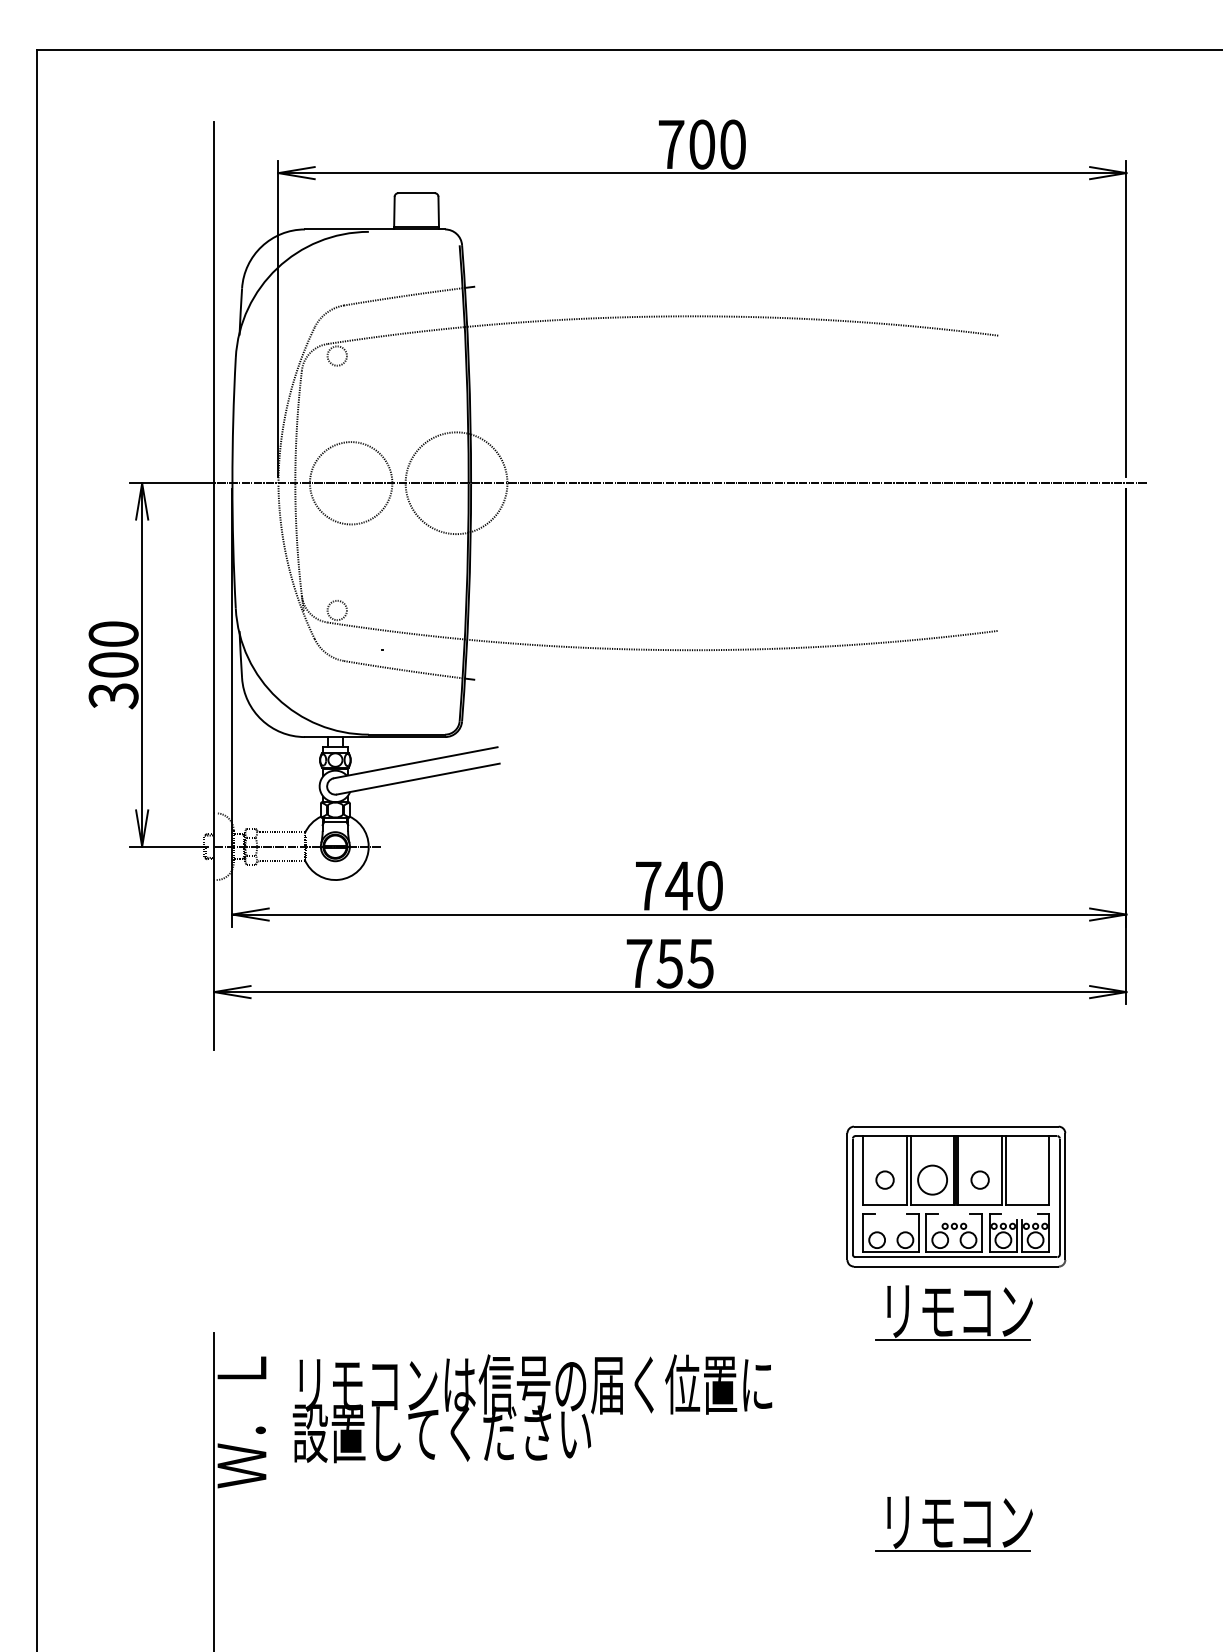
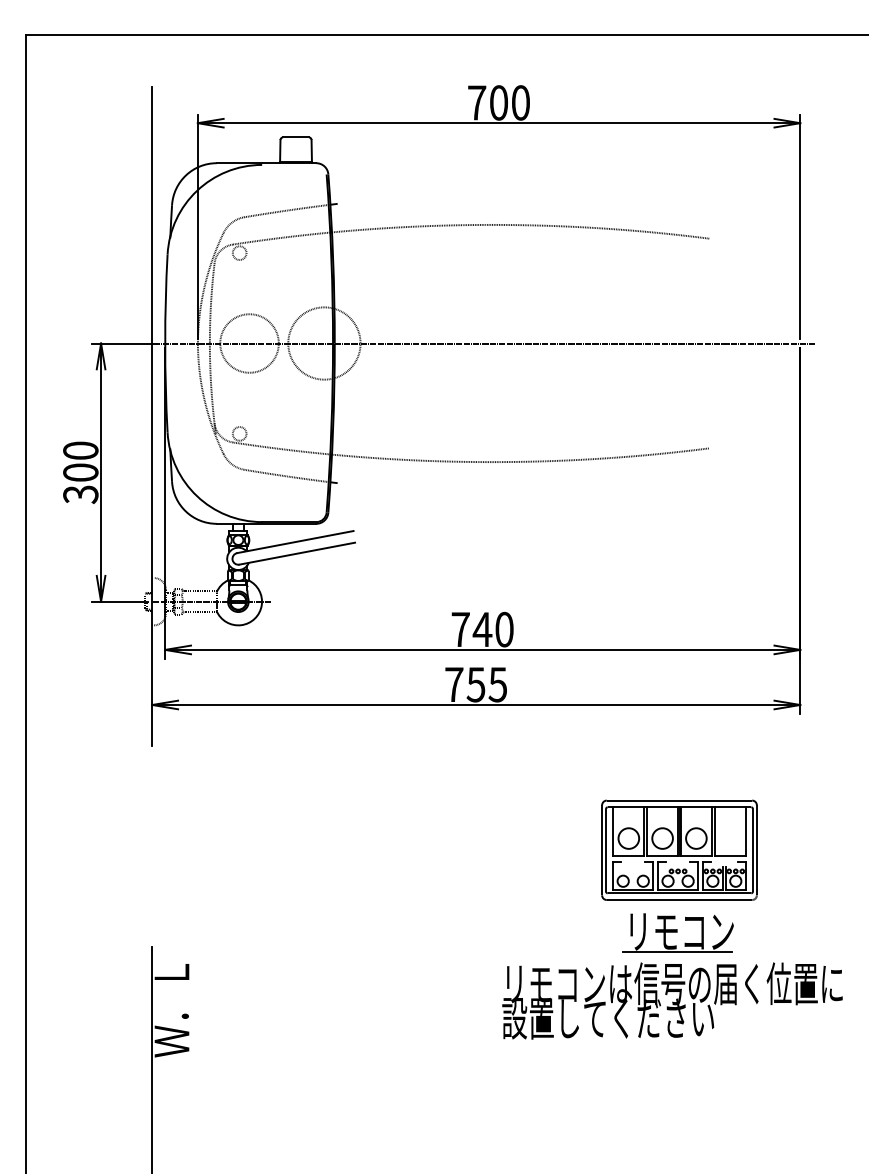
circle: (884, 1179) -> (628, 838), size x1.67
circle: (979, 1179) -> (695, 838), size x1.67
text: (532, 1408) -> (672, 1000), moved
part: (953, 1523) -> (677, 1082), removed

